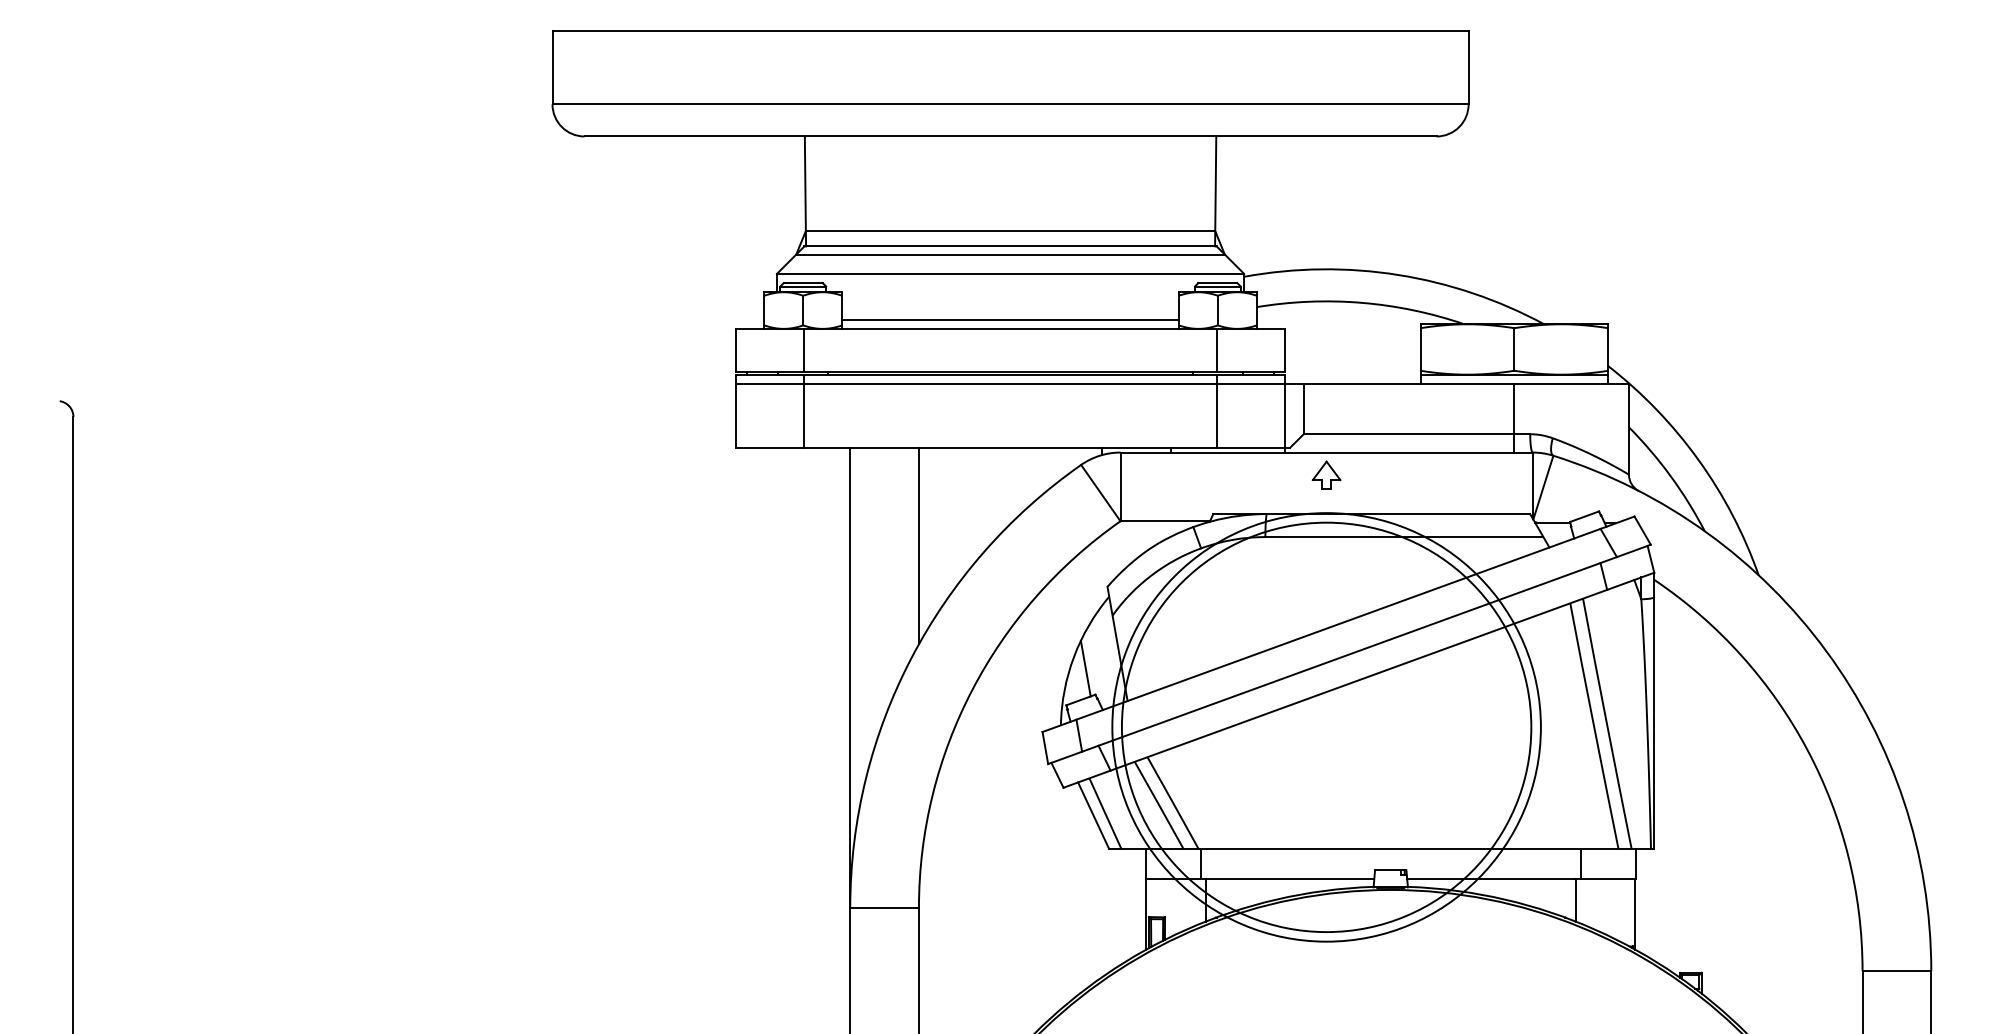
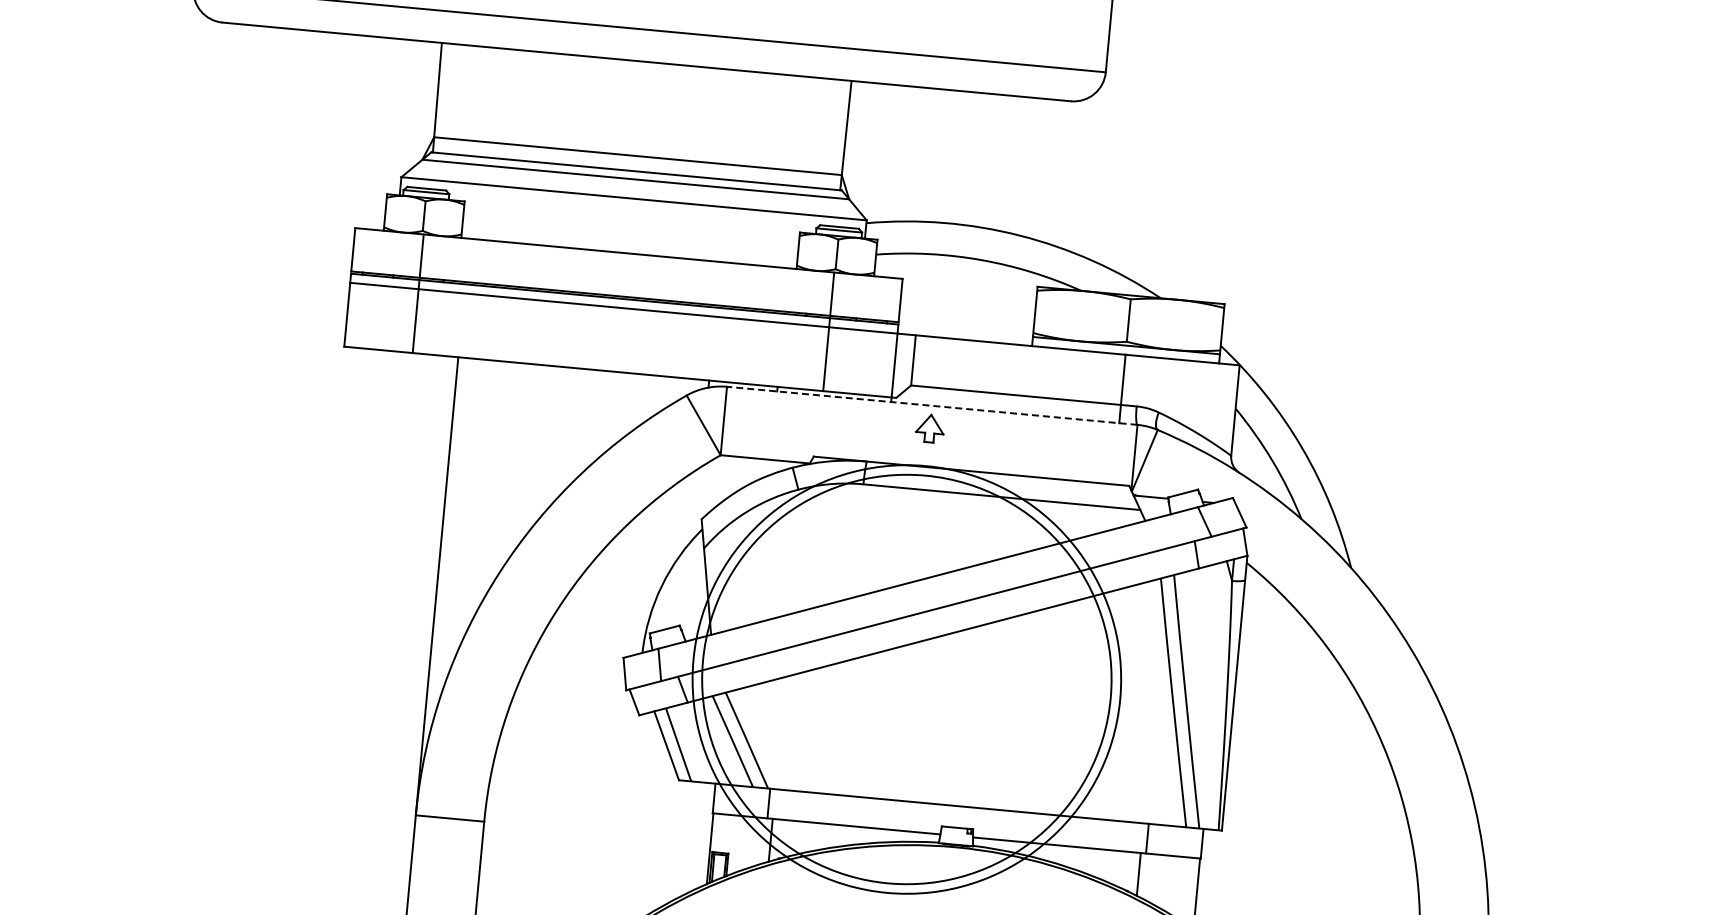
line: (1010, 319) -> (629, 244), removed
line: (1326, 452) -> (932, 405), solid -> dashed
line: (918, 545) -> (517, 460), removed
line: (1085, 668) -> (672, 598), removed

